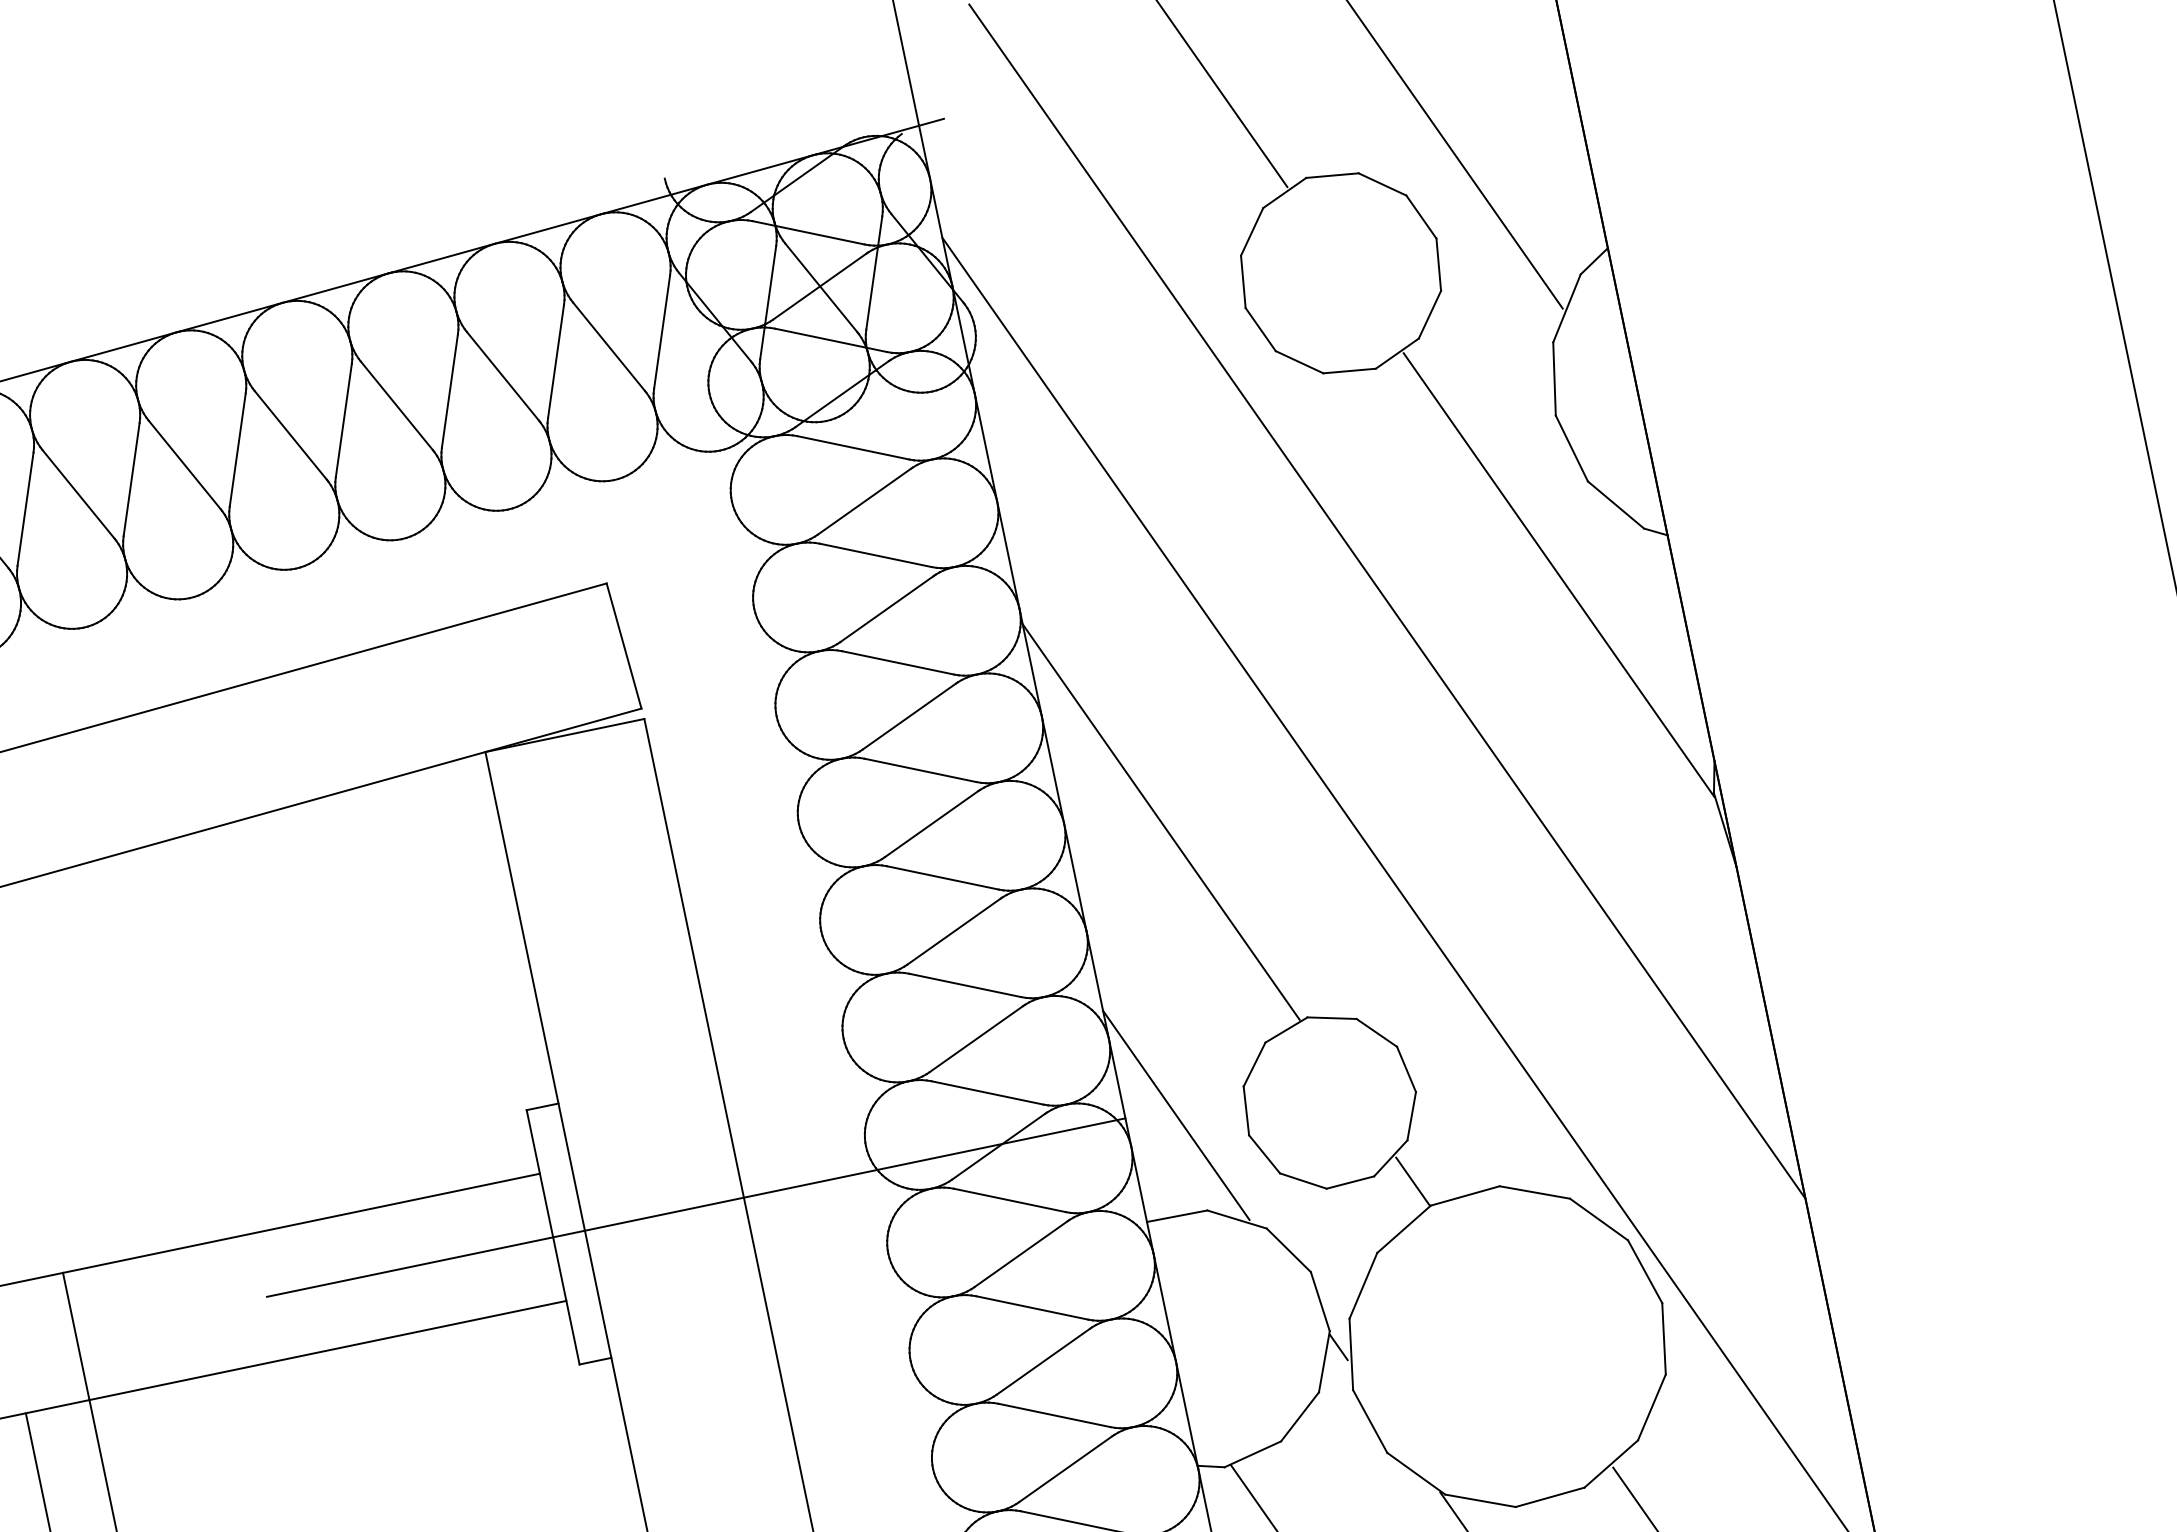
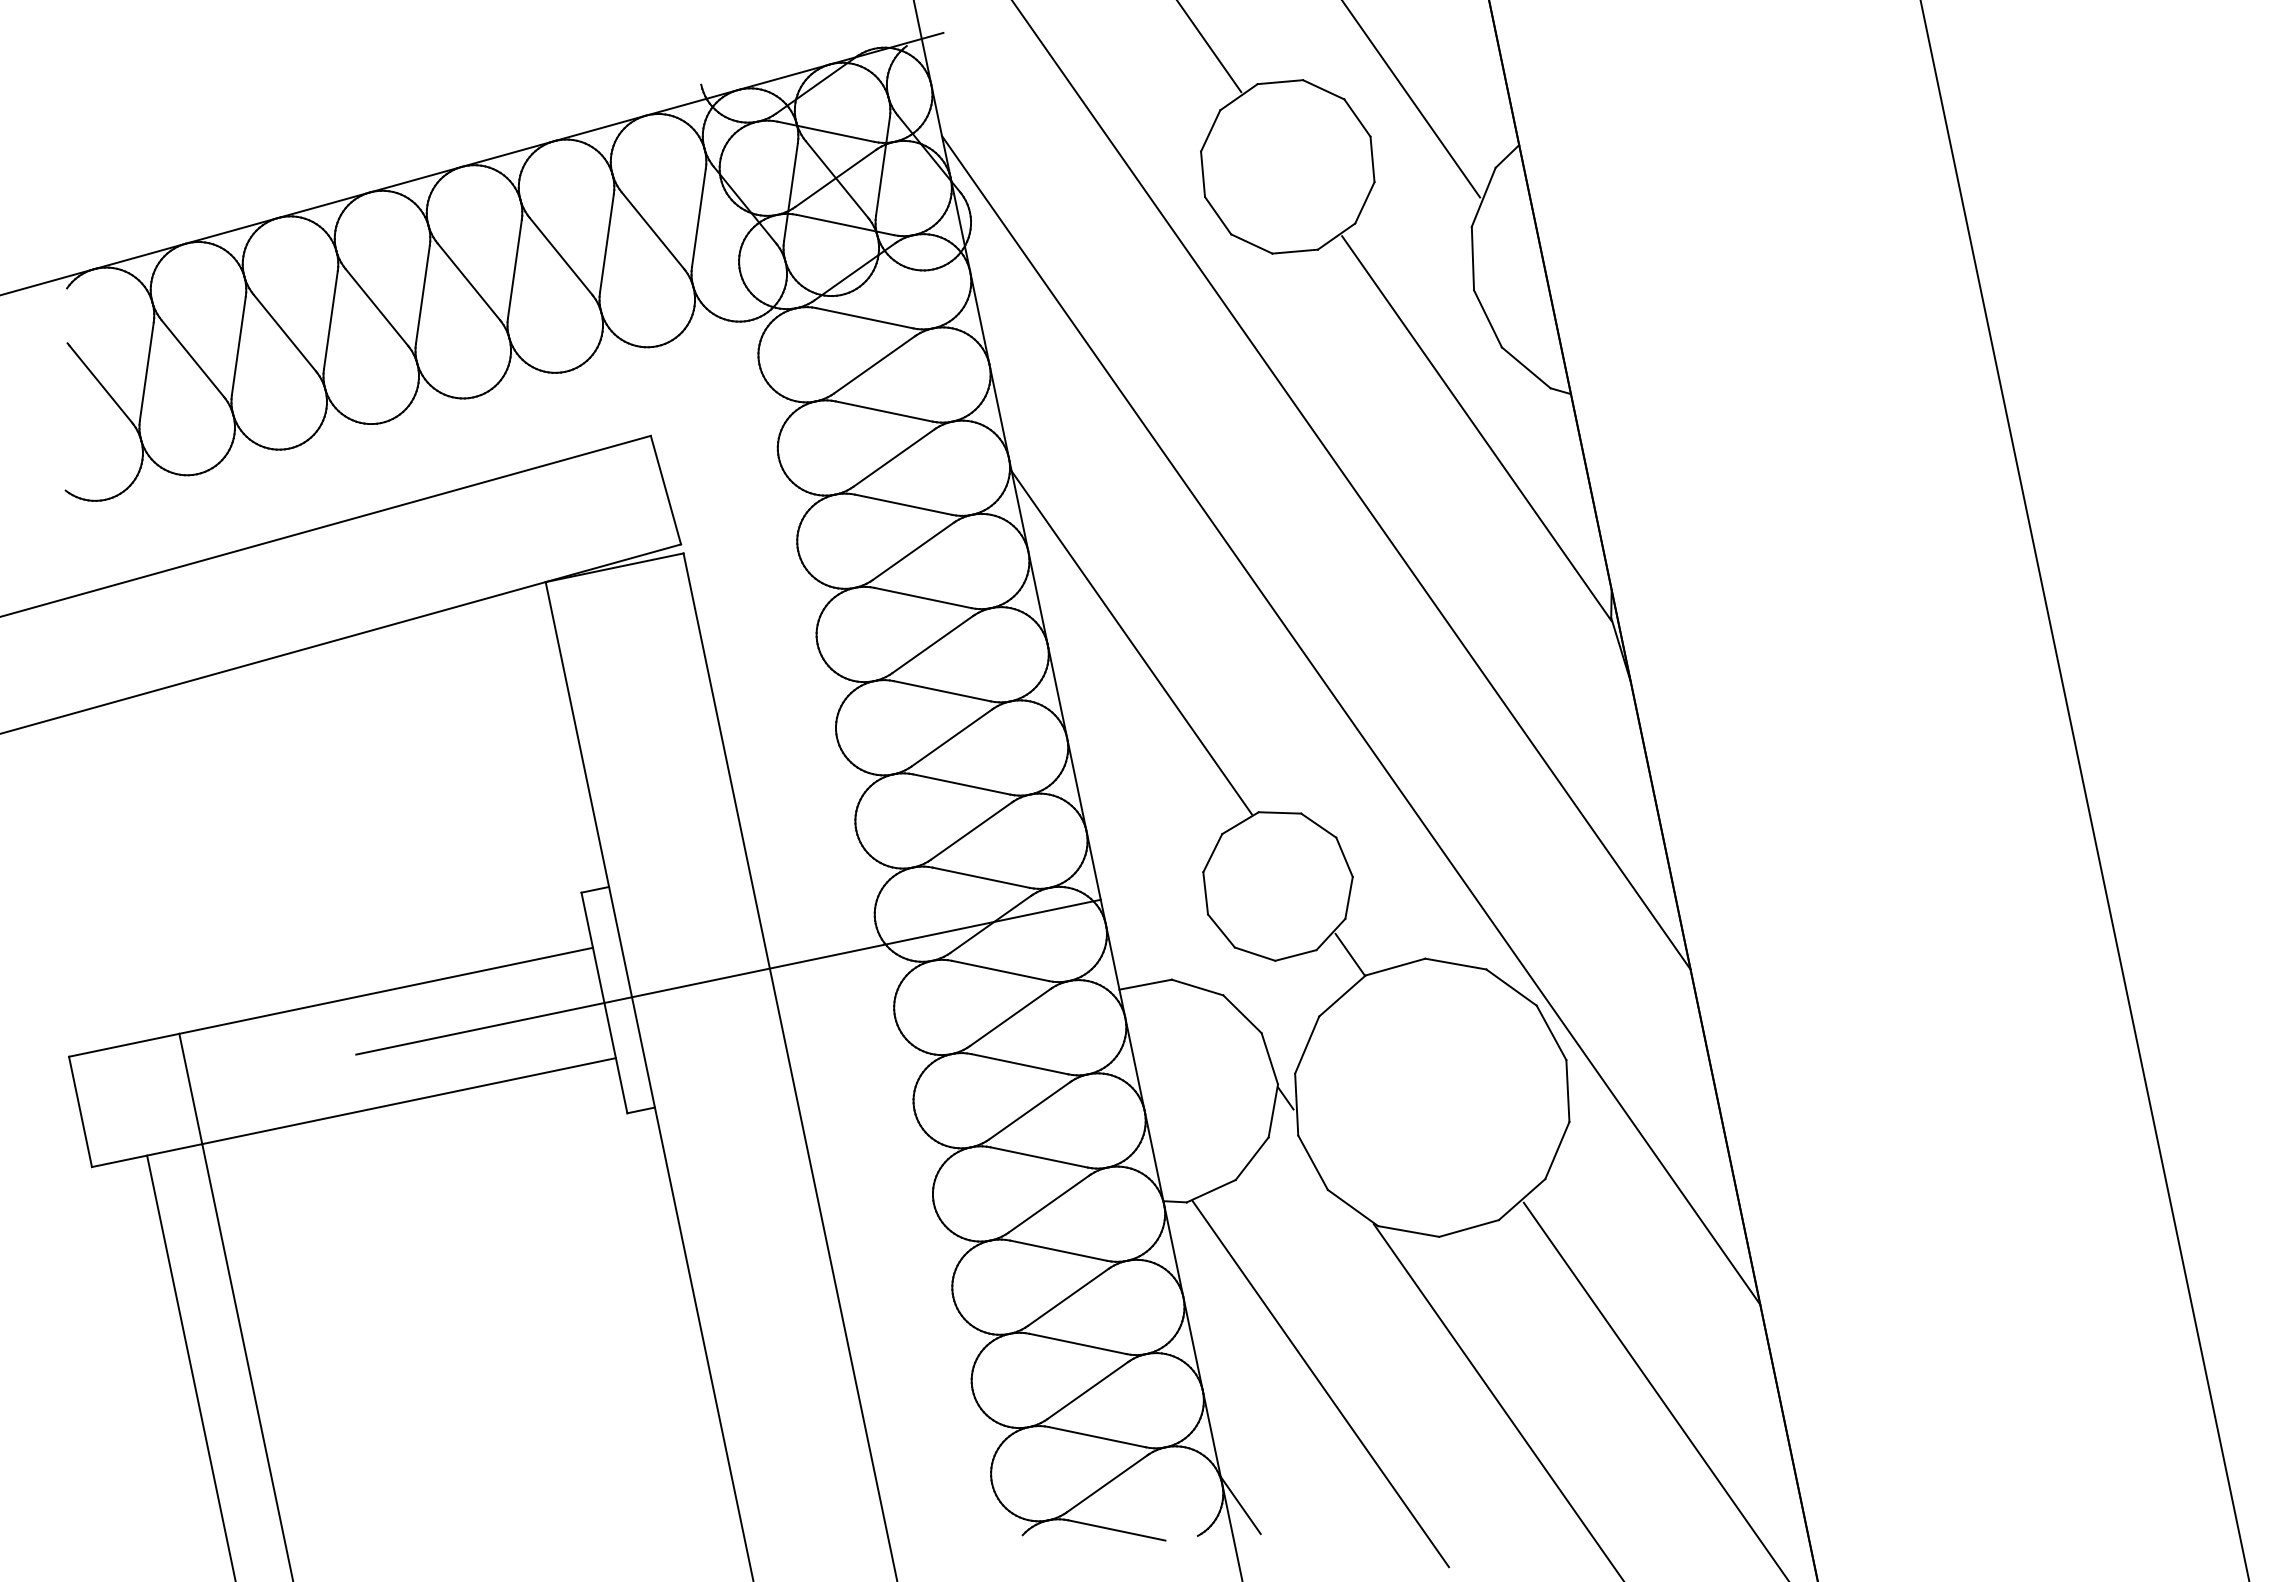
line: (1175, 1114) -> (1144, 896), removed

